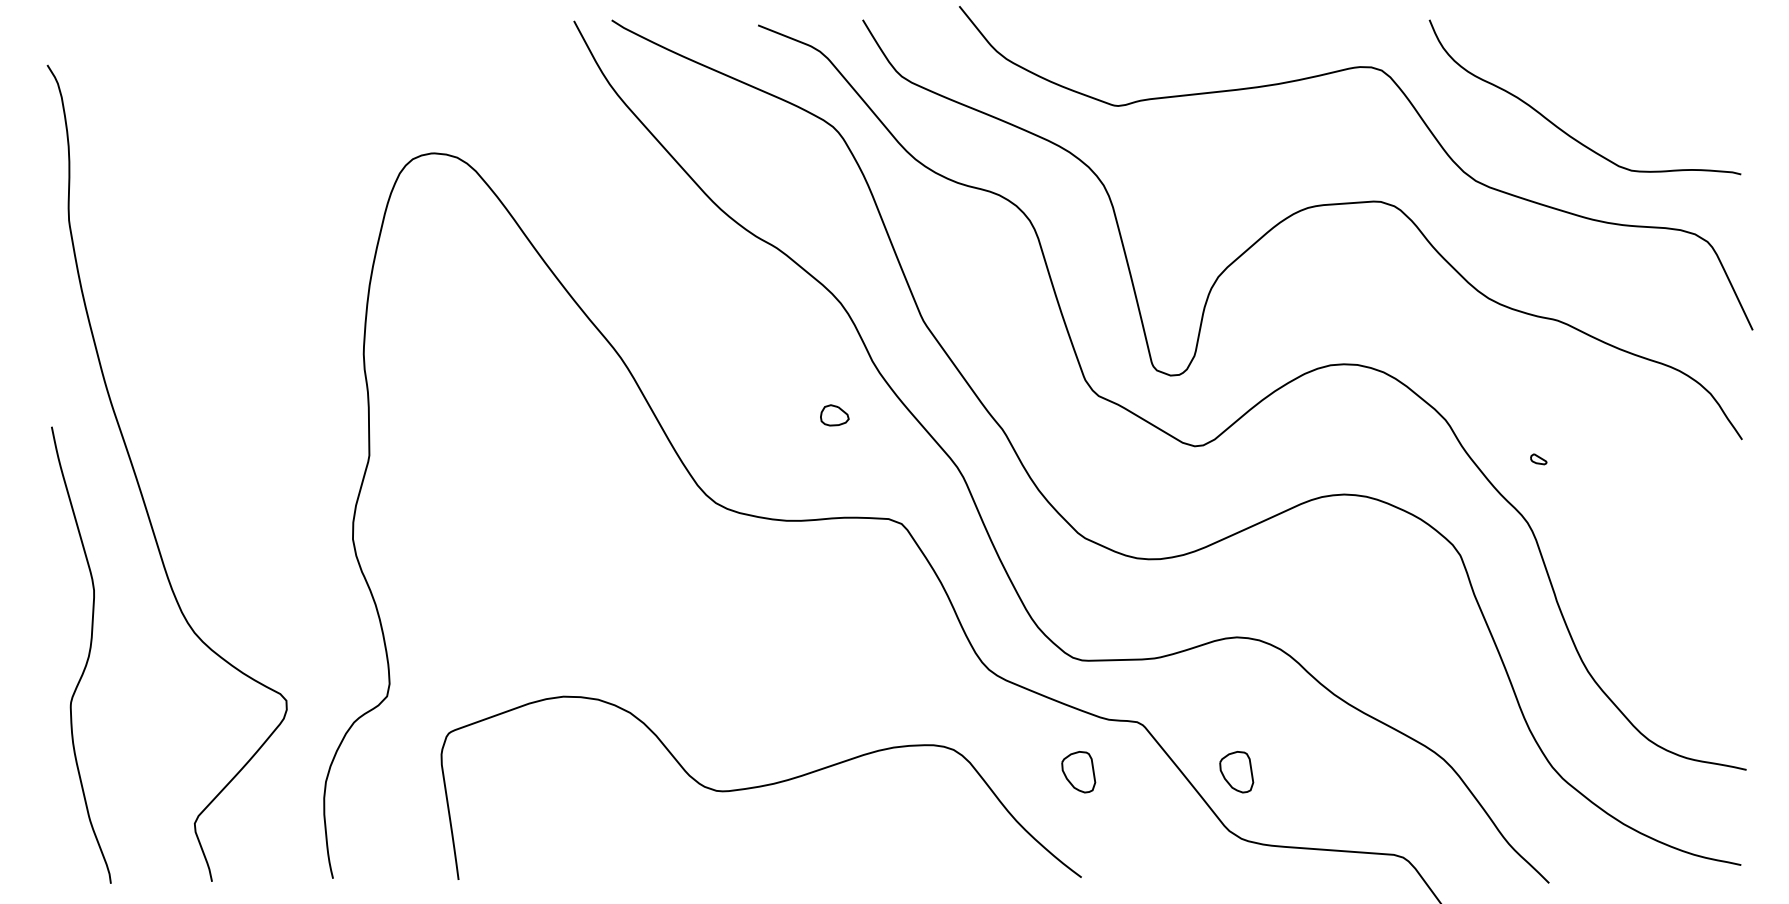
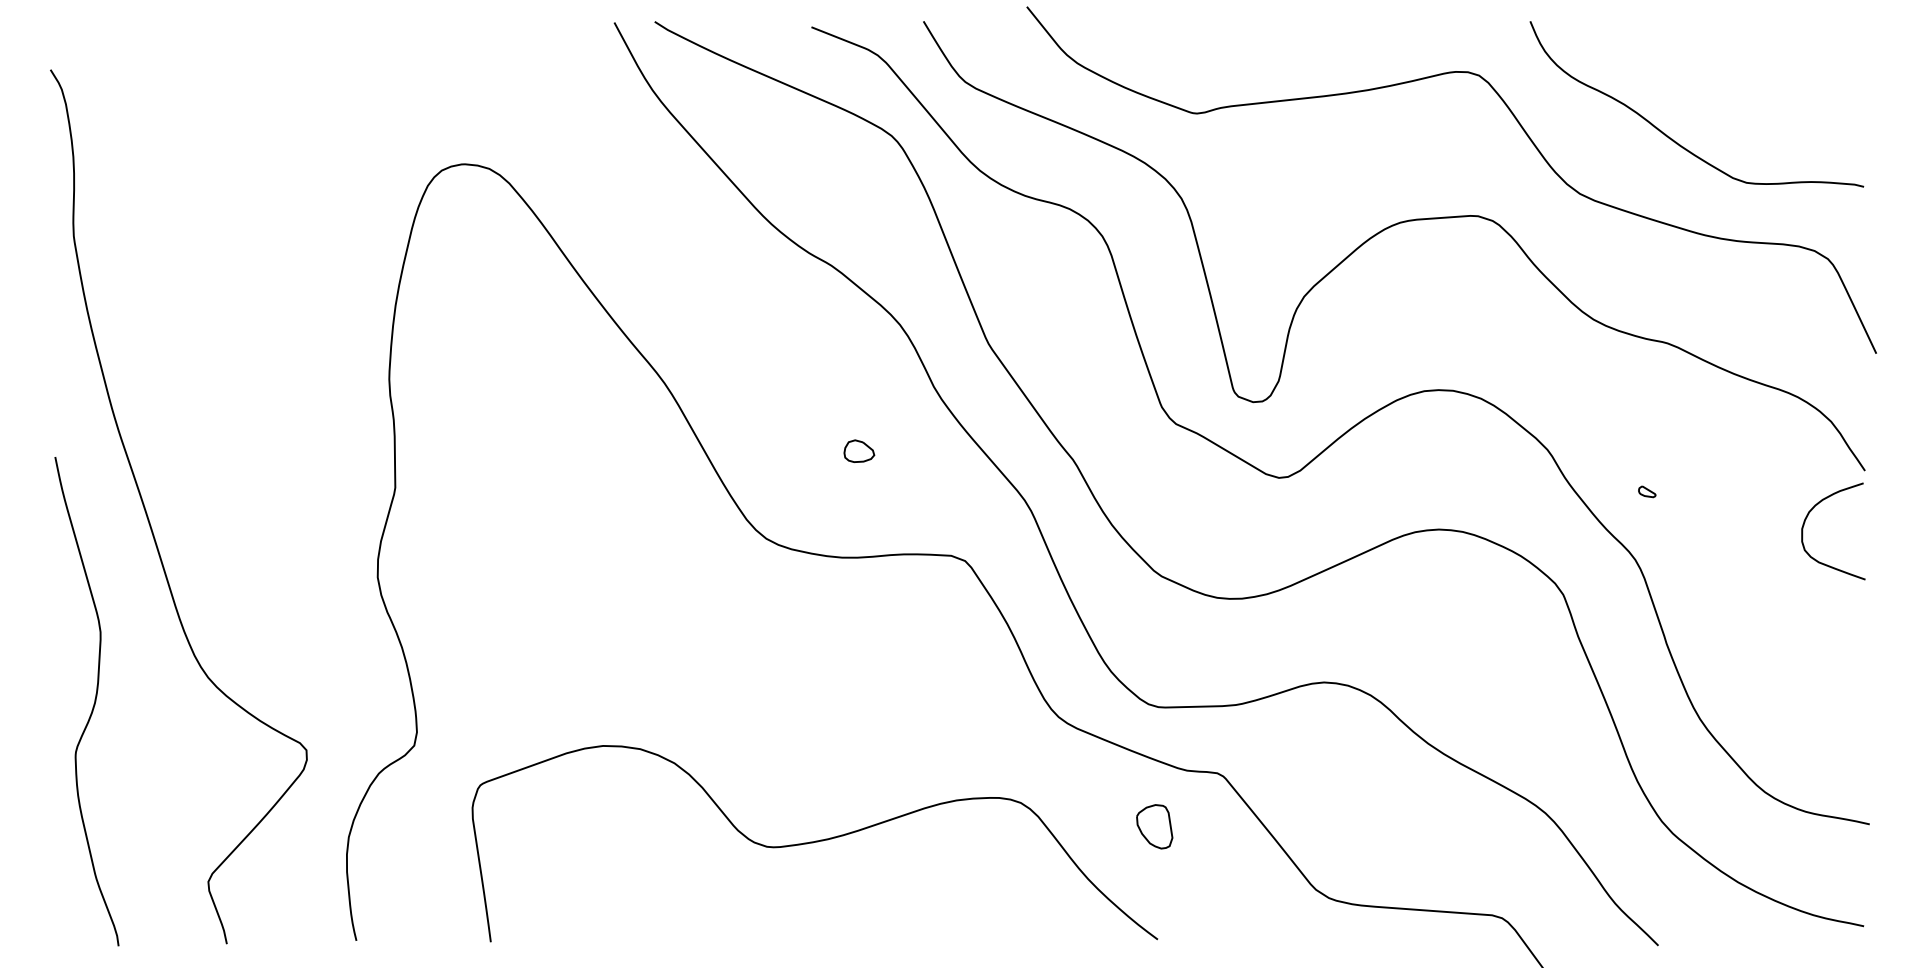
part: (834, 415) -> (859, 451), moved
curve: (1688, 483) -> (1807, 517), added
part: (1236, 772) -> (1323, 827), removed

